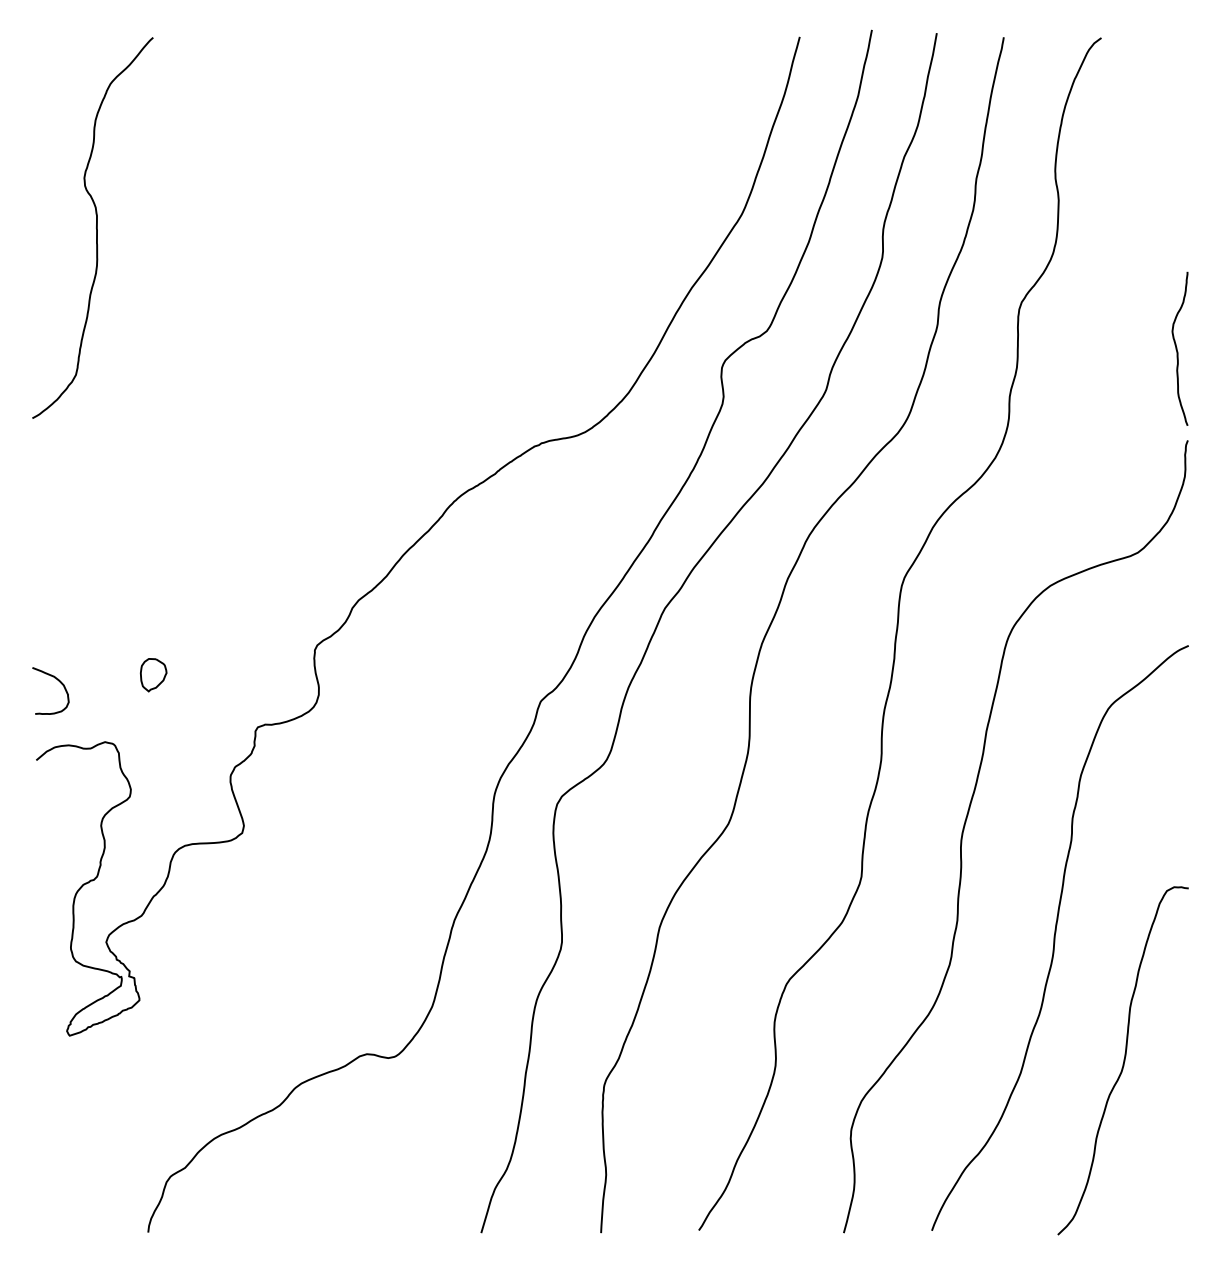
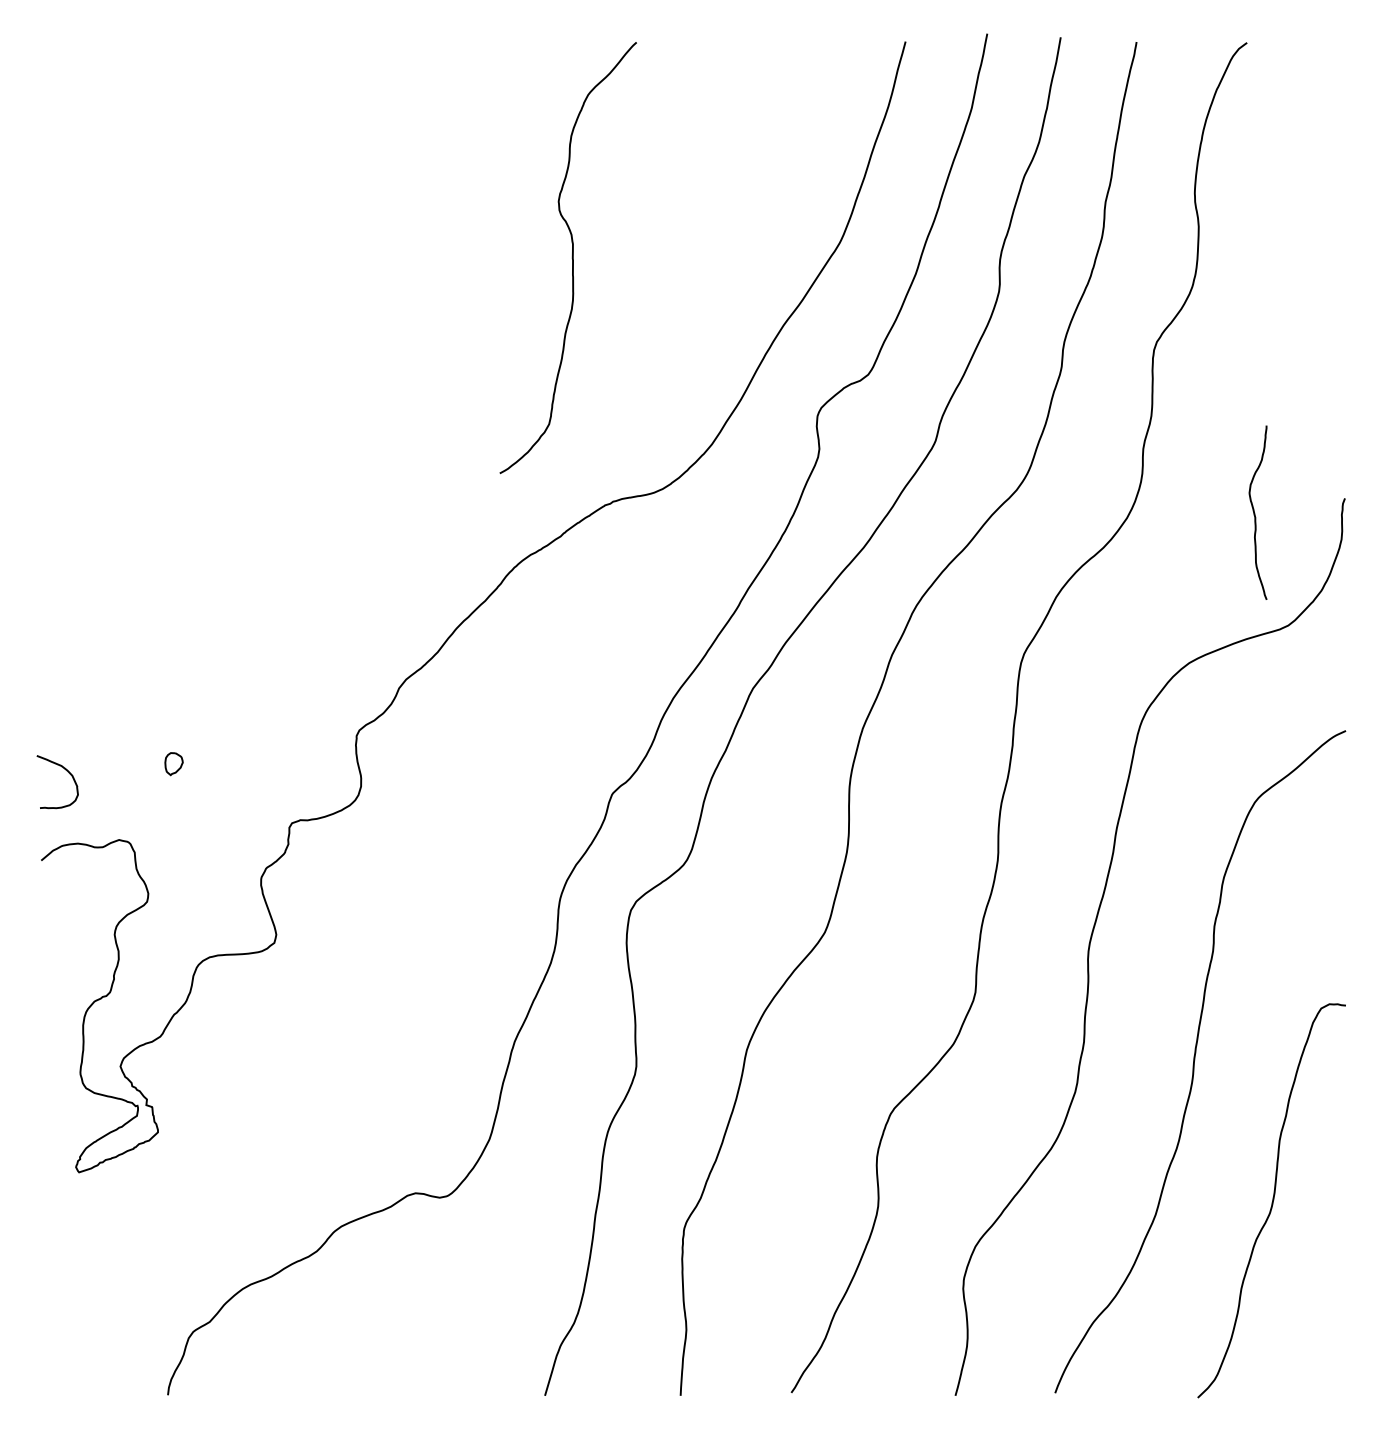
curve: (95, 228) -> (571, 258), moved
curve: (1177, 349) -> (1255, 513), moved
part: (153, 674) -> (173, 763), size x0.6

